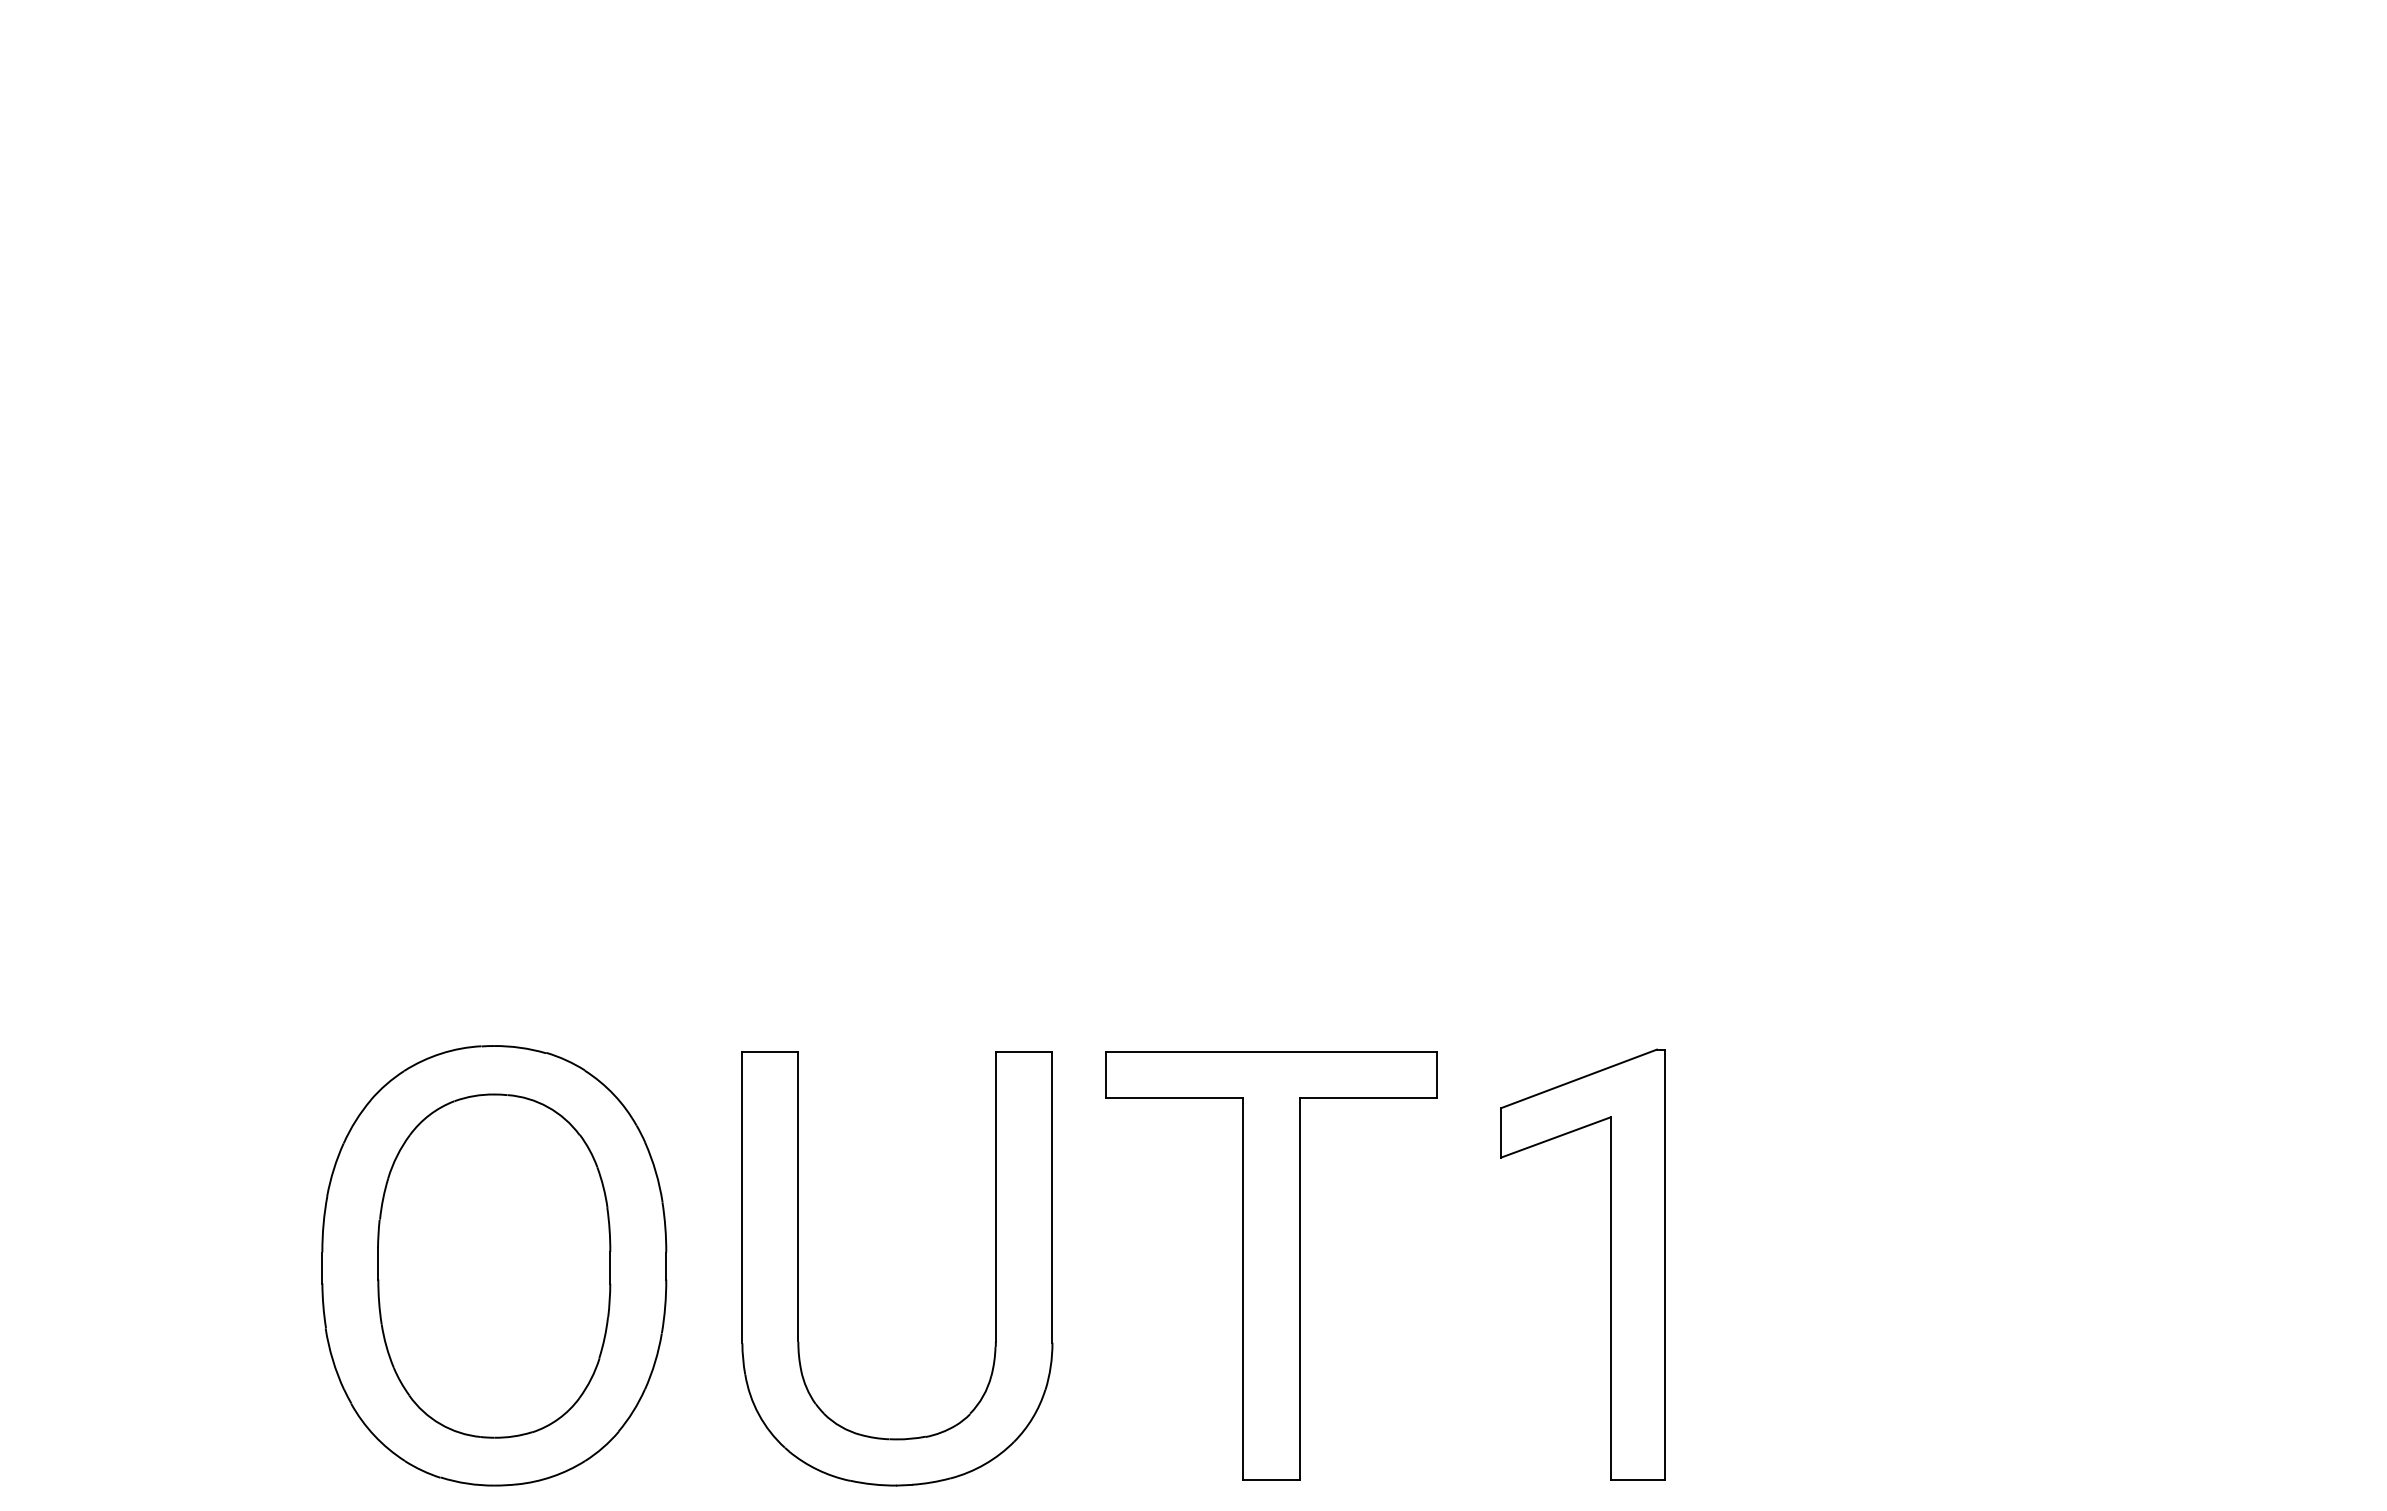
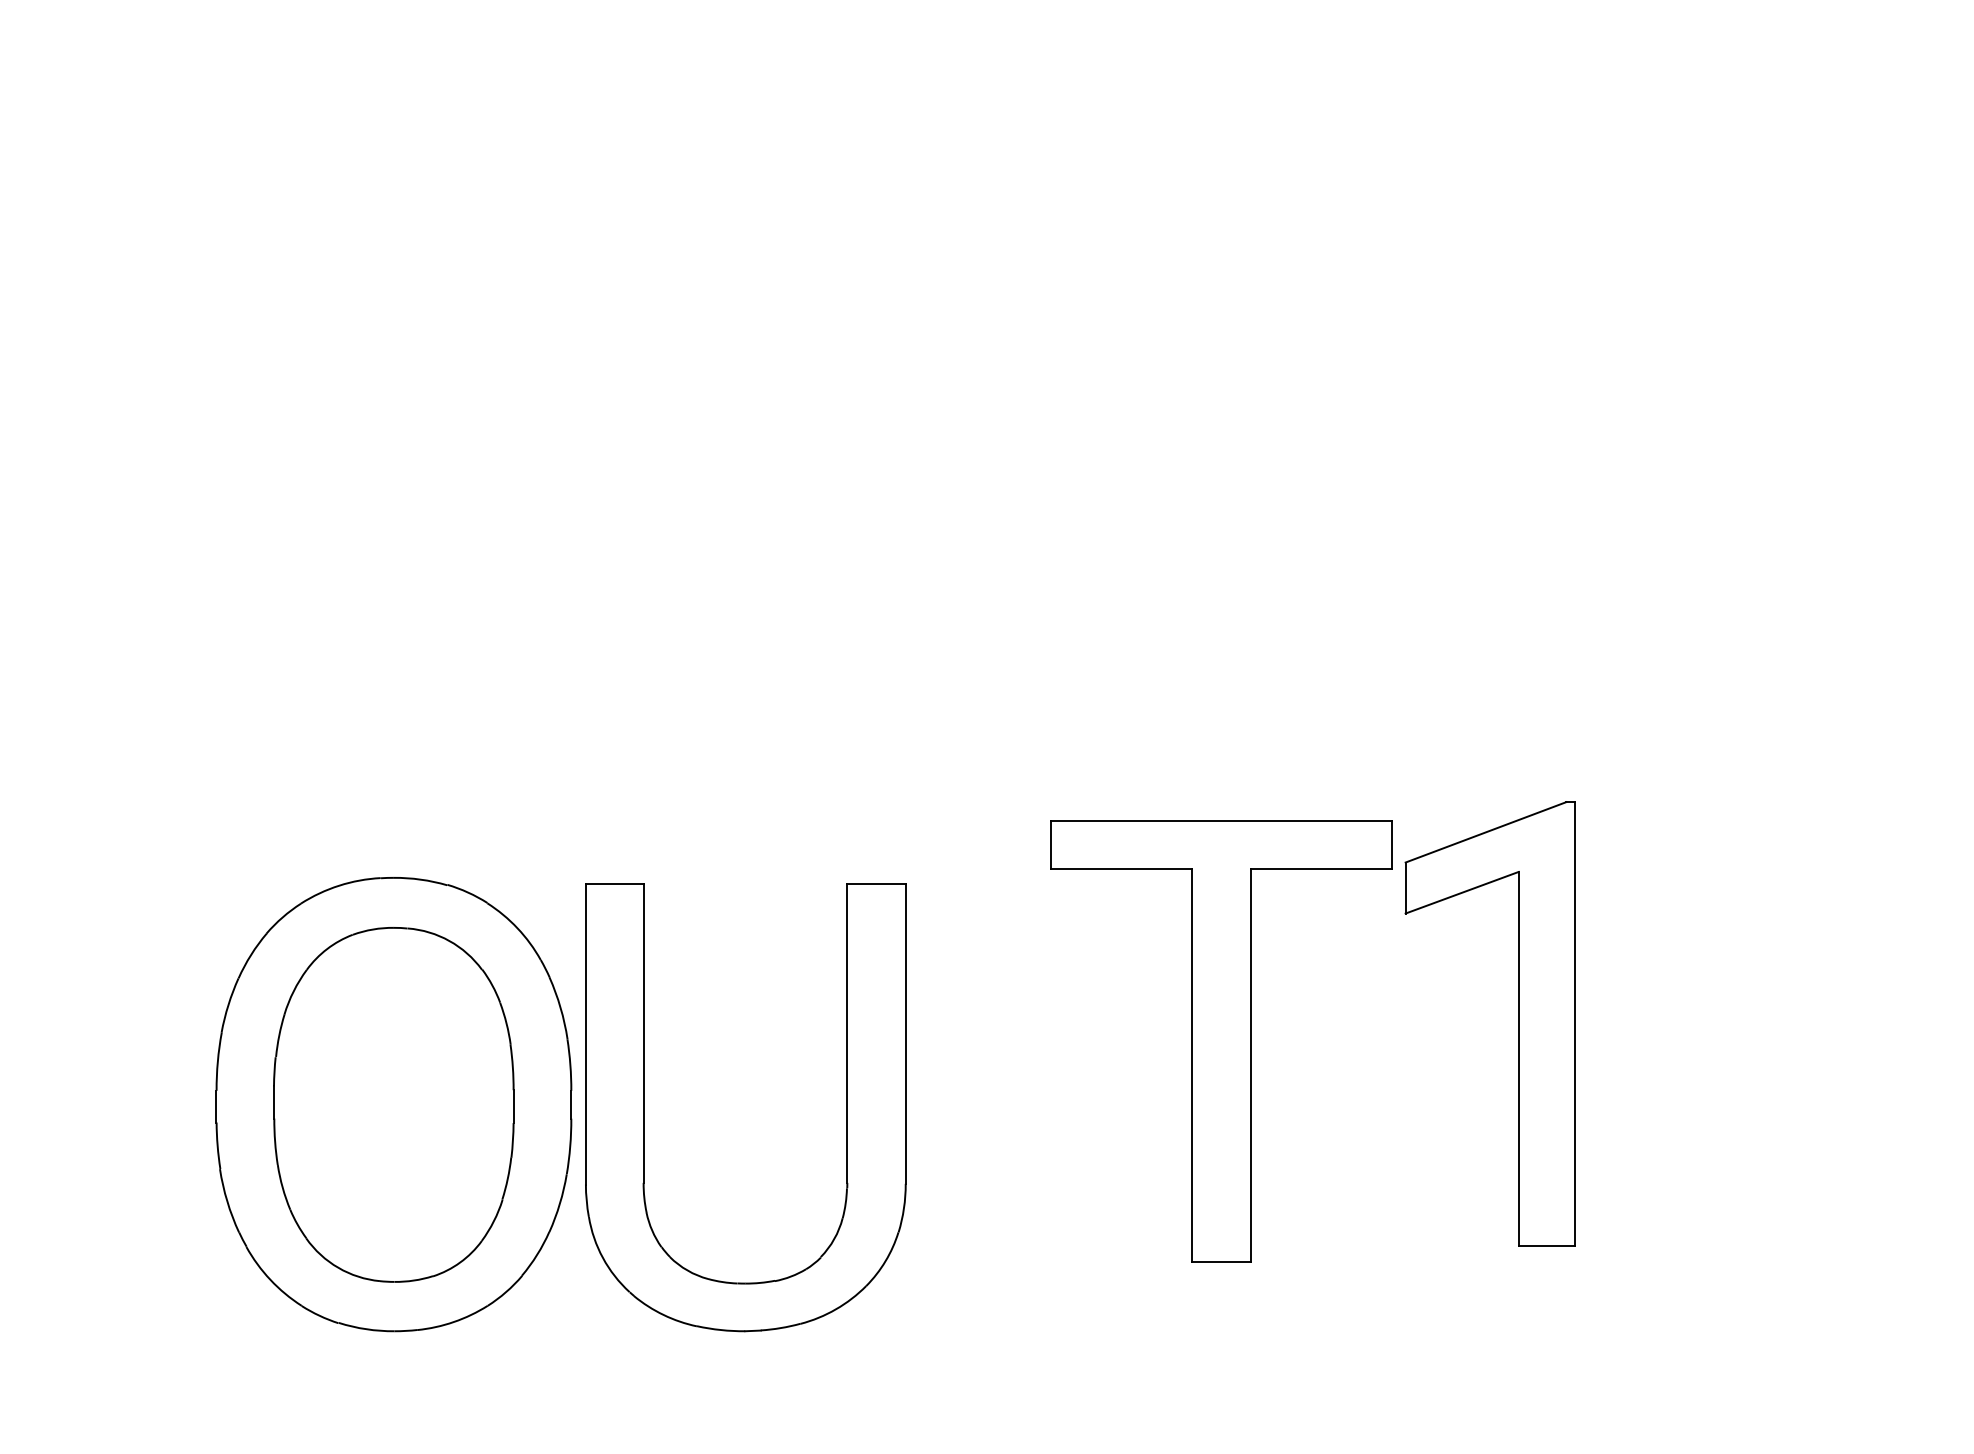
part: (1610, 1264) -> (1518, 1023), moved
part: (1271, 1265) -> (1221, 1041), moved
part: (995, 1268) -> (846, 1107), moved

